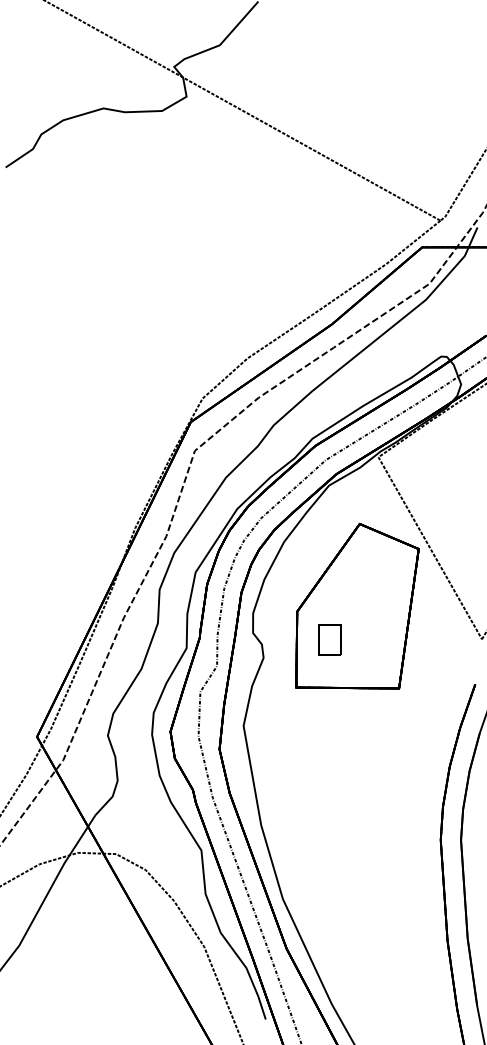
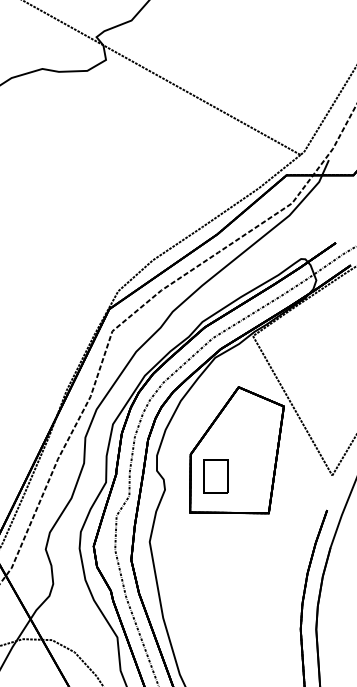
part: (329, 640) -> (215, 476), size x1.43

